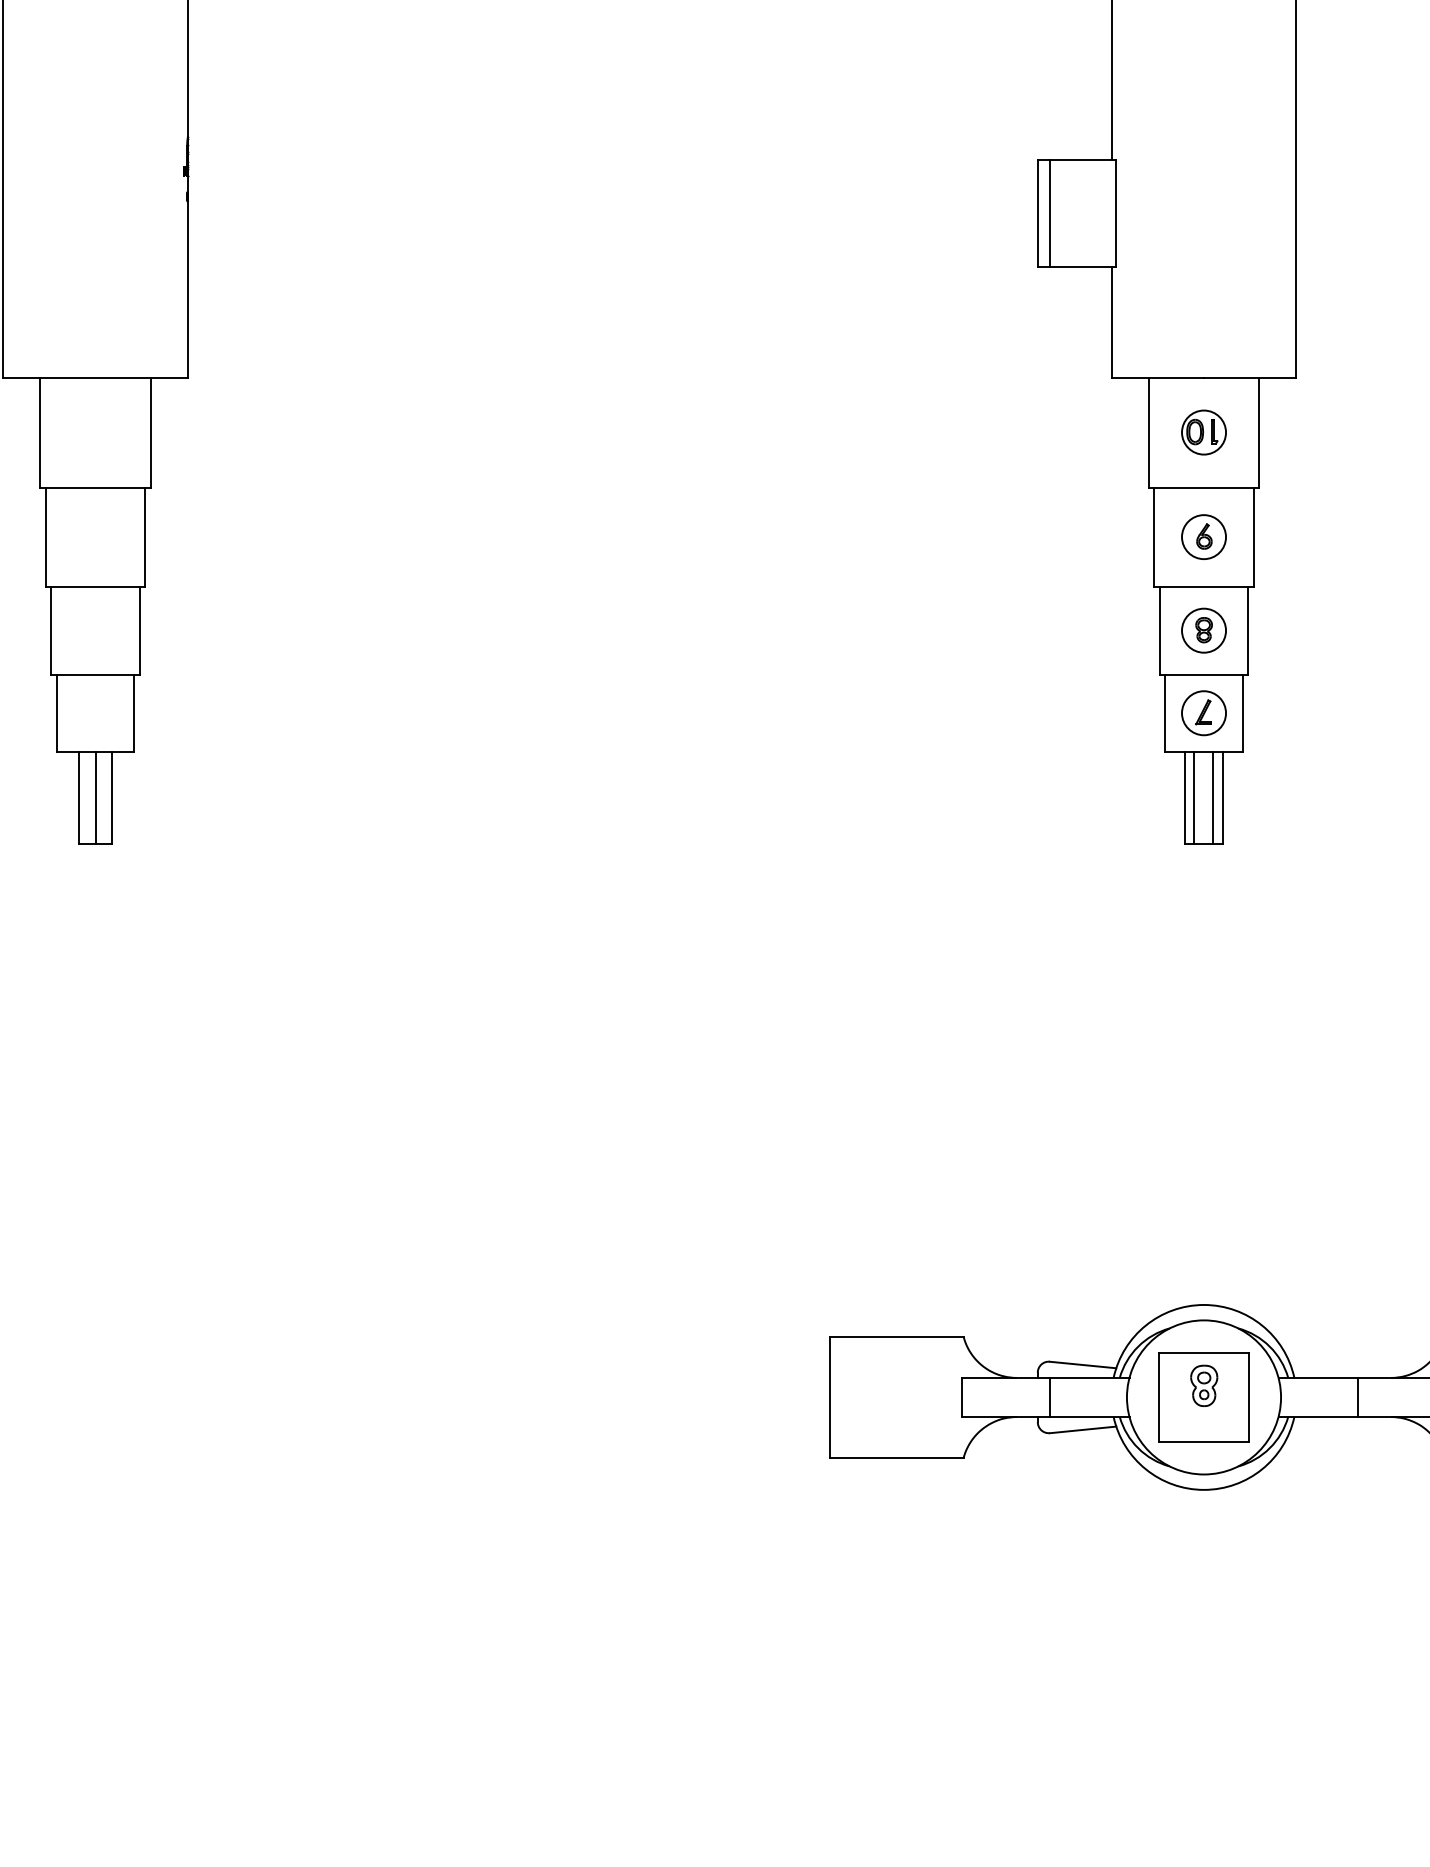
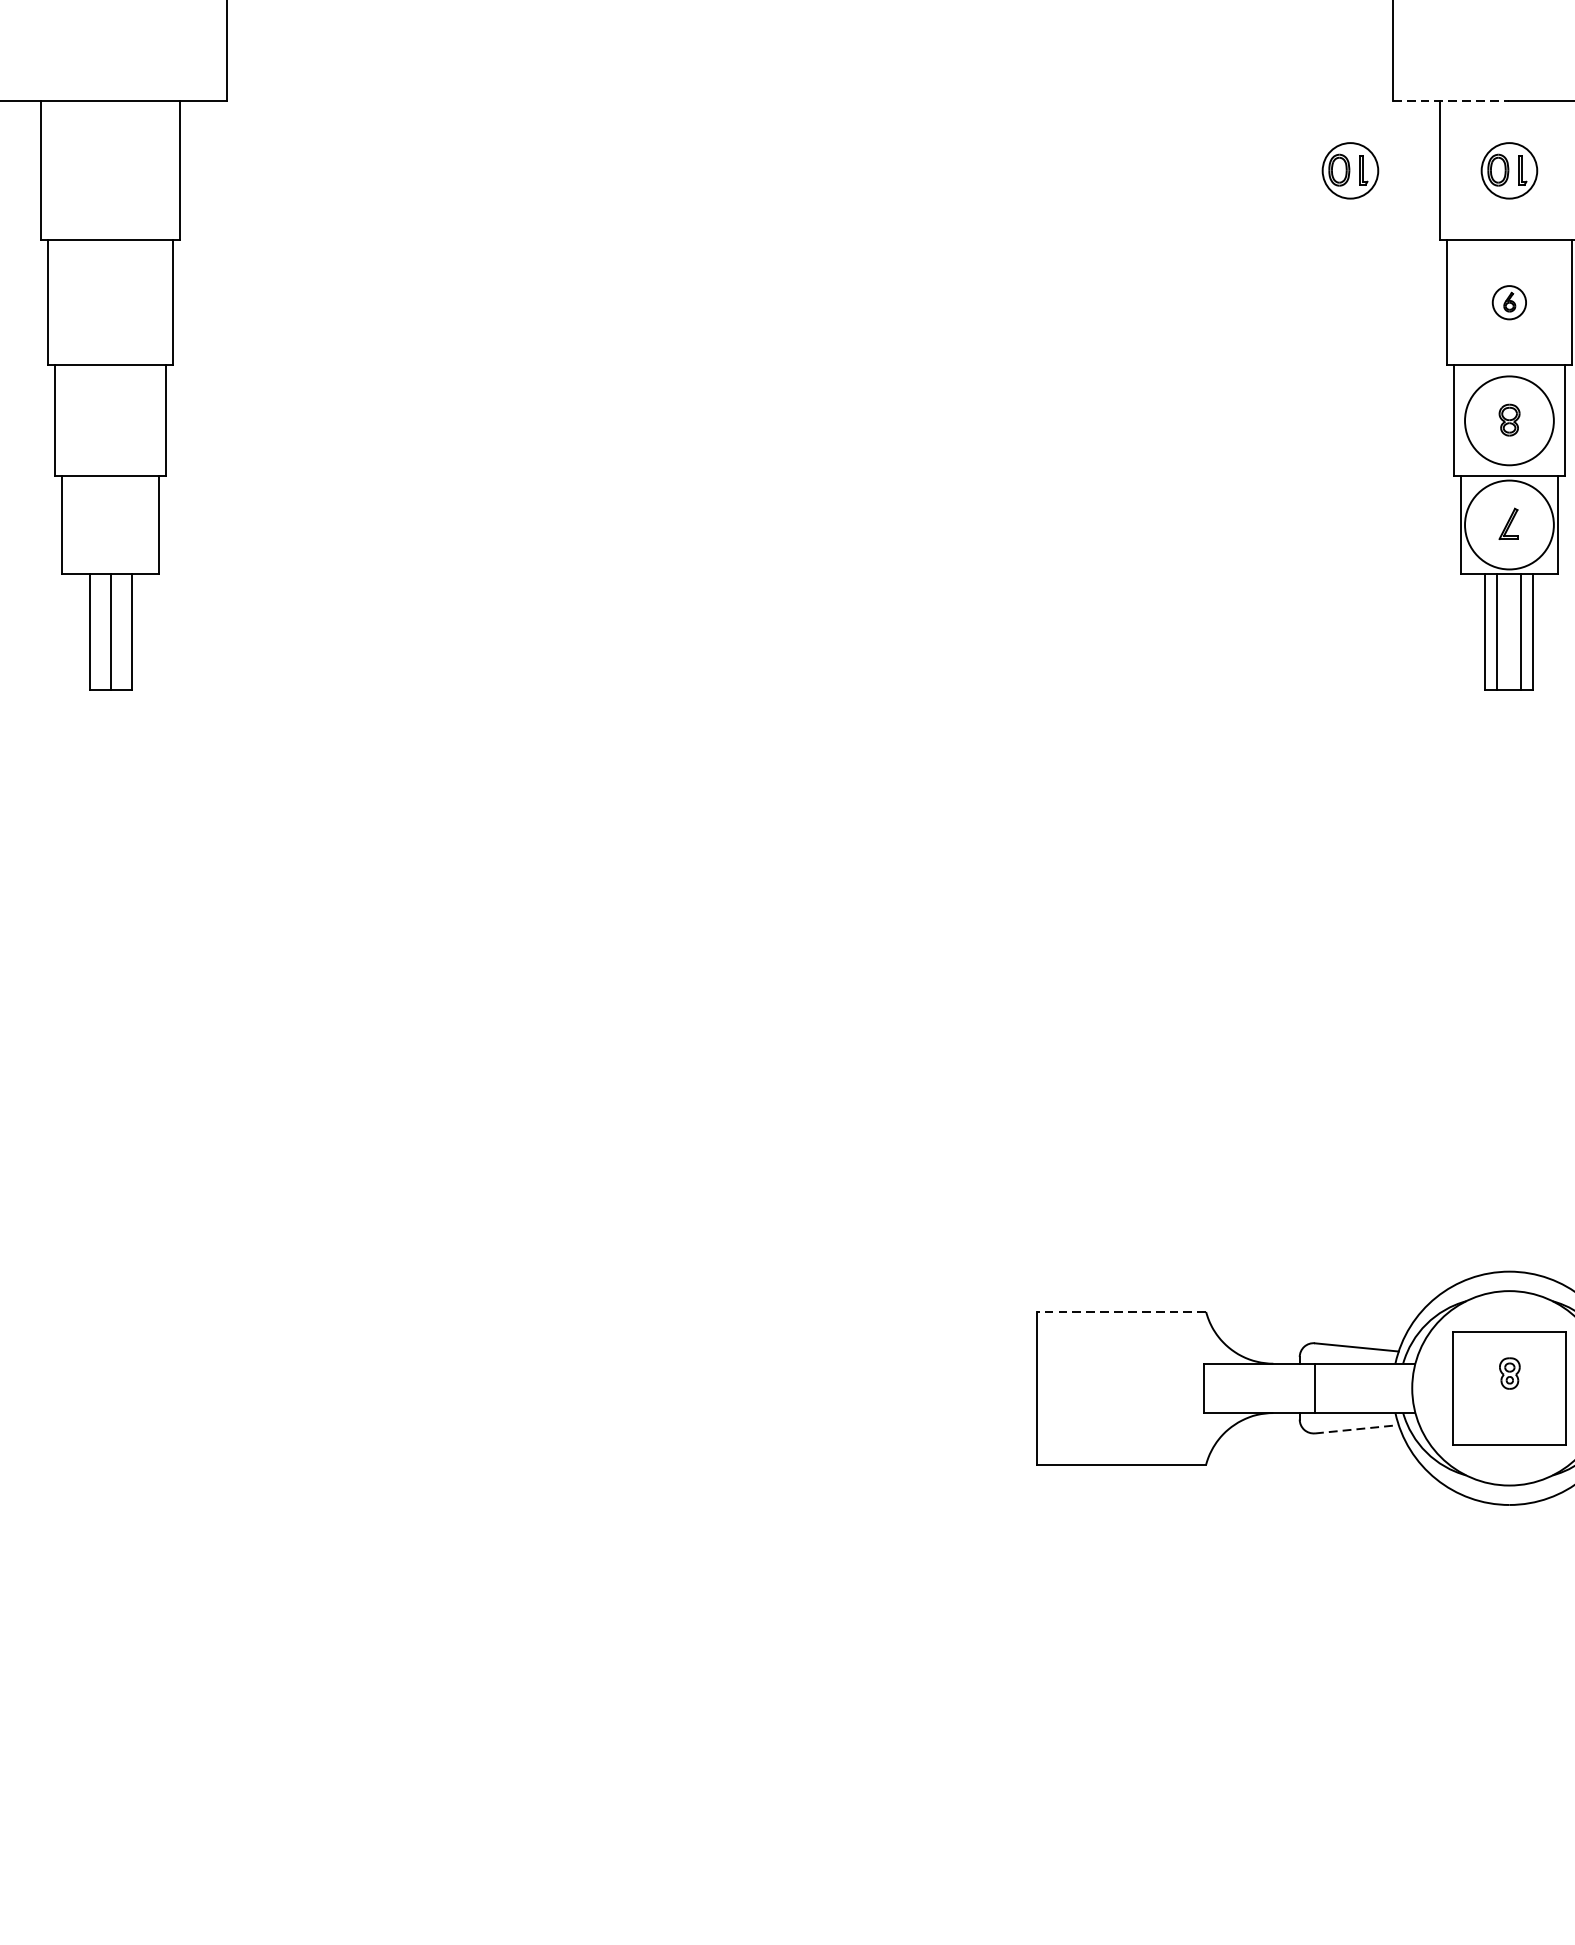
line: (1158, 377) -> (1452, 101), solid -> dashed
part: (1077, 432) -> (1349, 170), added
part: (1203, 536) -> (1508, 301), size x0.6
circle: (1204, 630) -> (1510, 420), size x1.6
circle: (1204, 713) -> (1510, 525), size x1.6
line: (896, 1336) -> (1121, 1311), solid -> dashed
part: (1204, 1385) -> (1510, 1373), size x0.6
line: (1083, 1429) -> (1357, 1428), solid -> dashed

